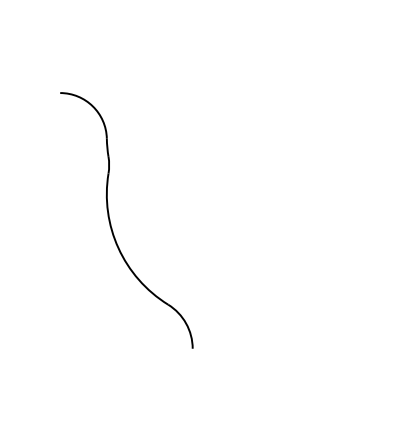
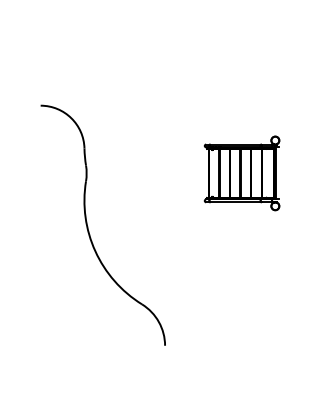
part: (274, 165) -> (241, 173), added

